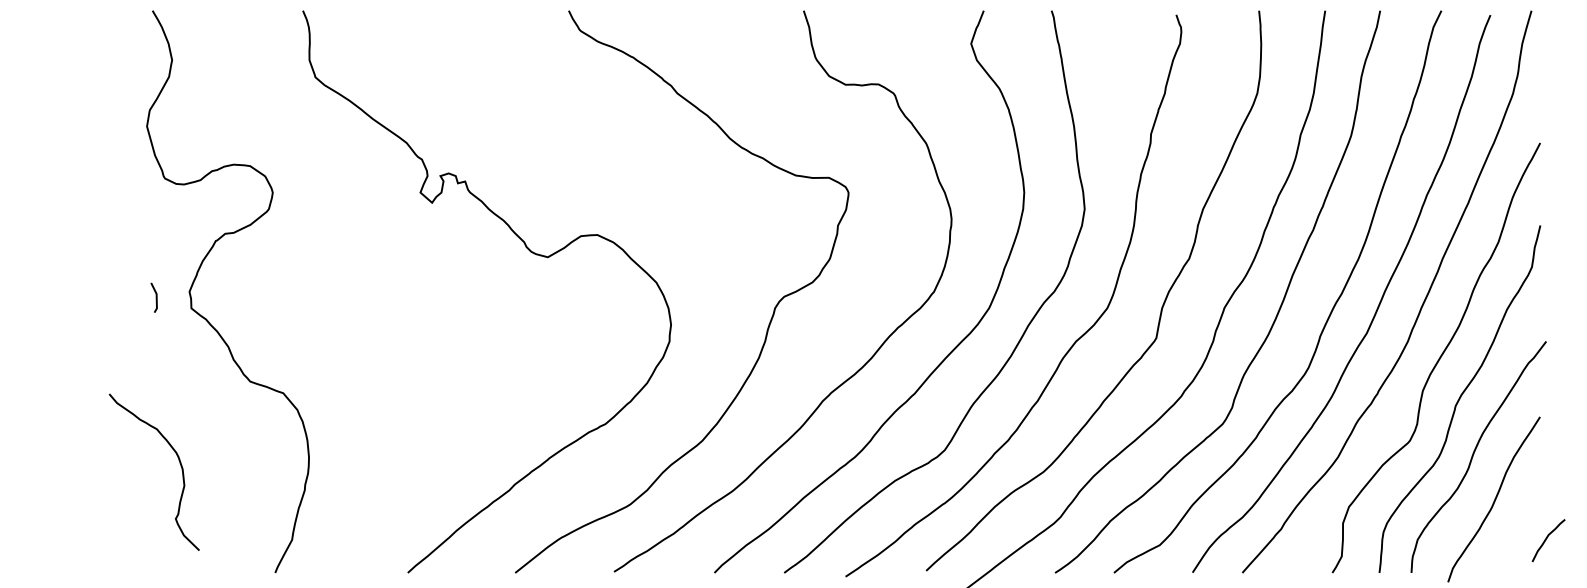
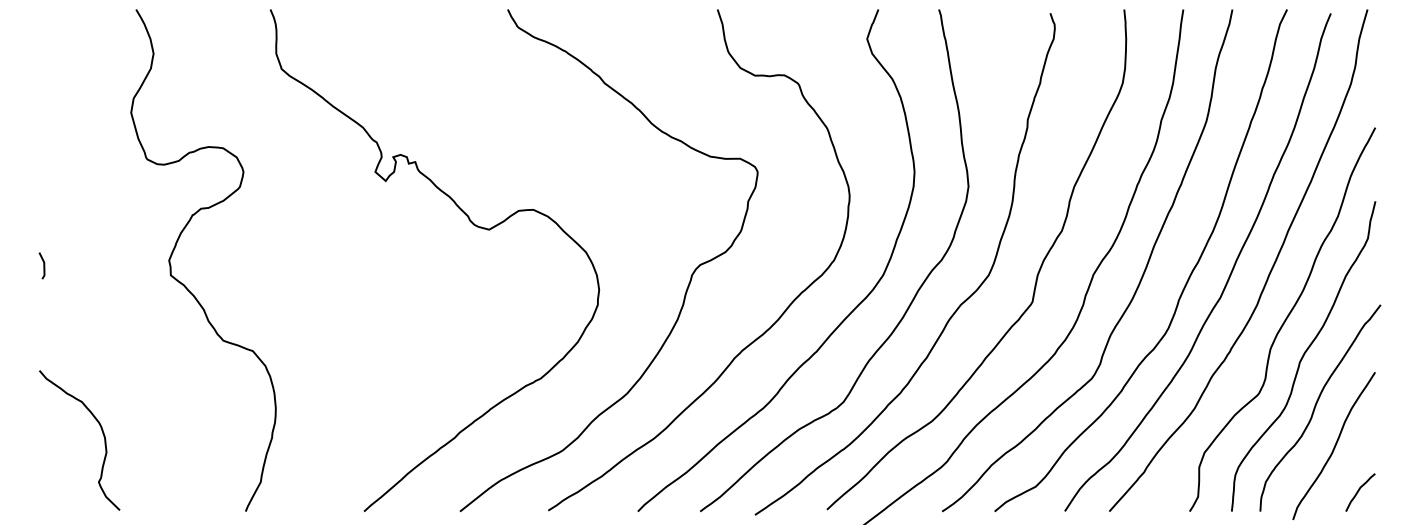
line: (155, 297) -> (43, 265), moved
curve: (179, 463) -> (102, 432), moved
curve: (1546, 540) -> (1358, 492), moved

